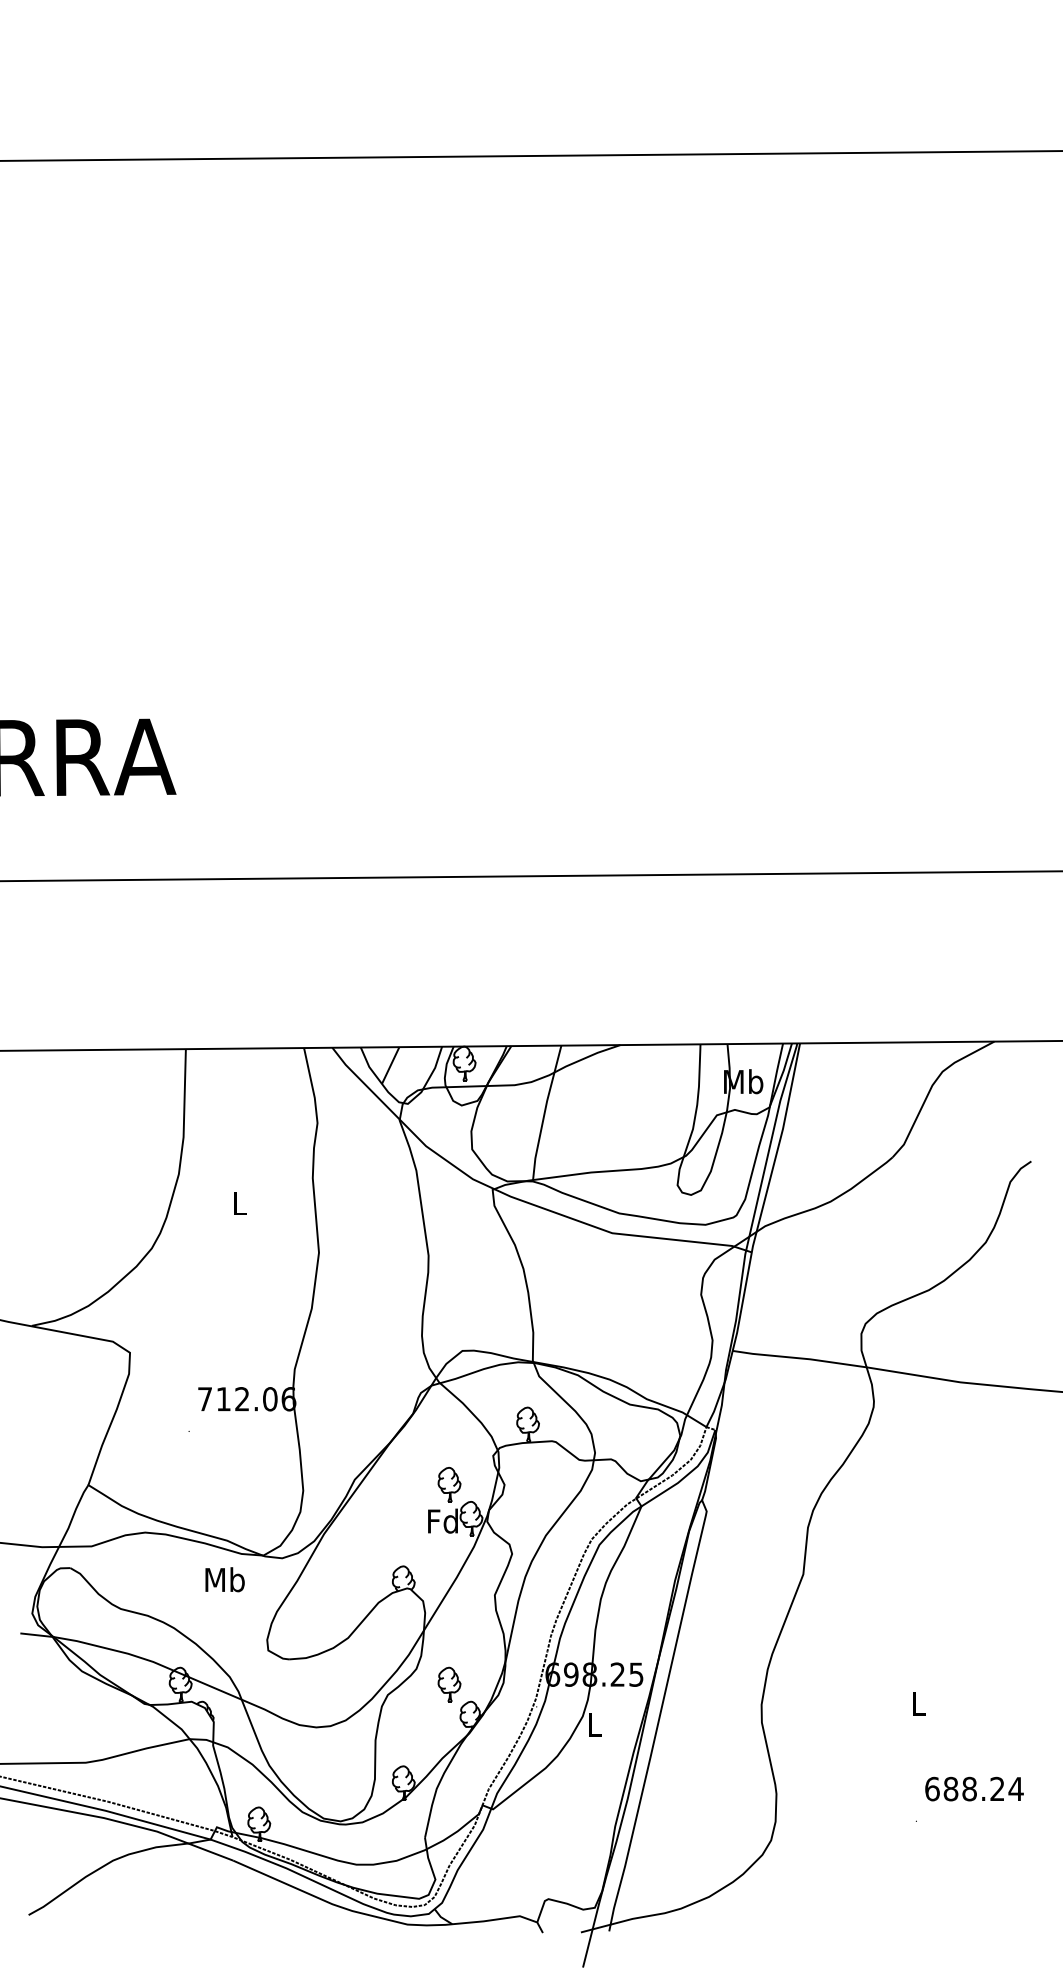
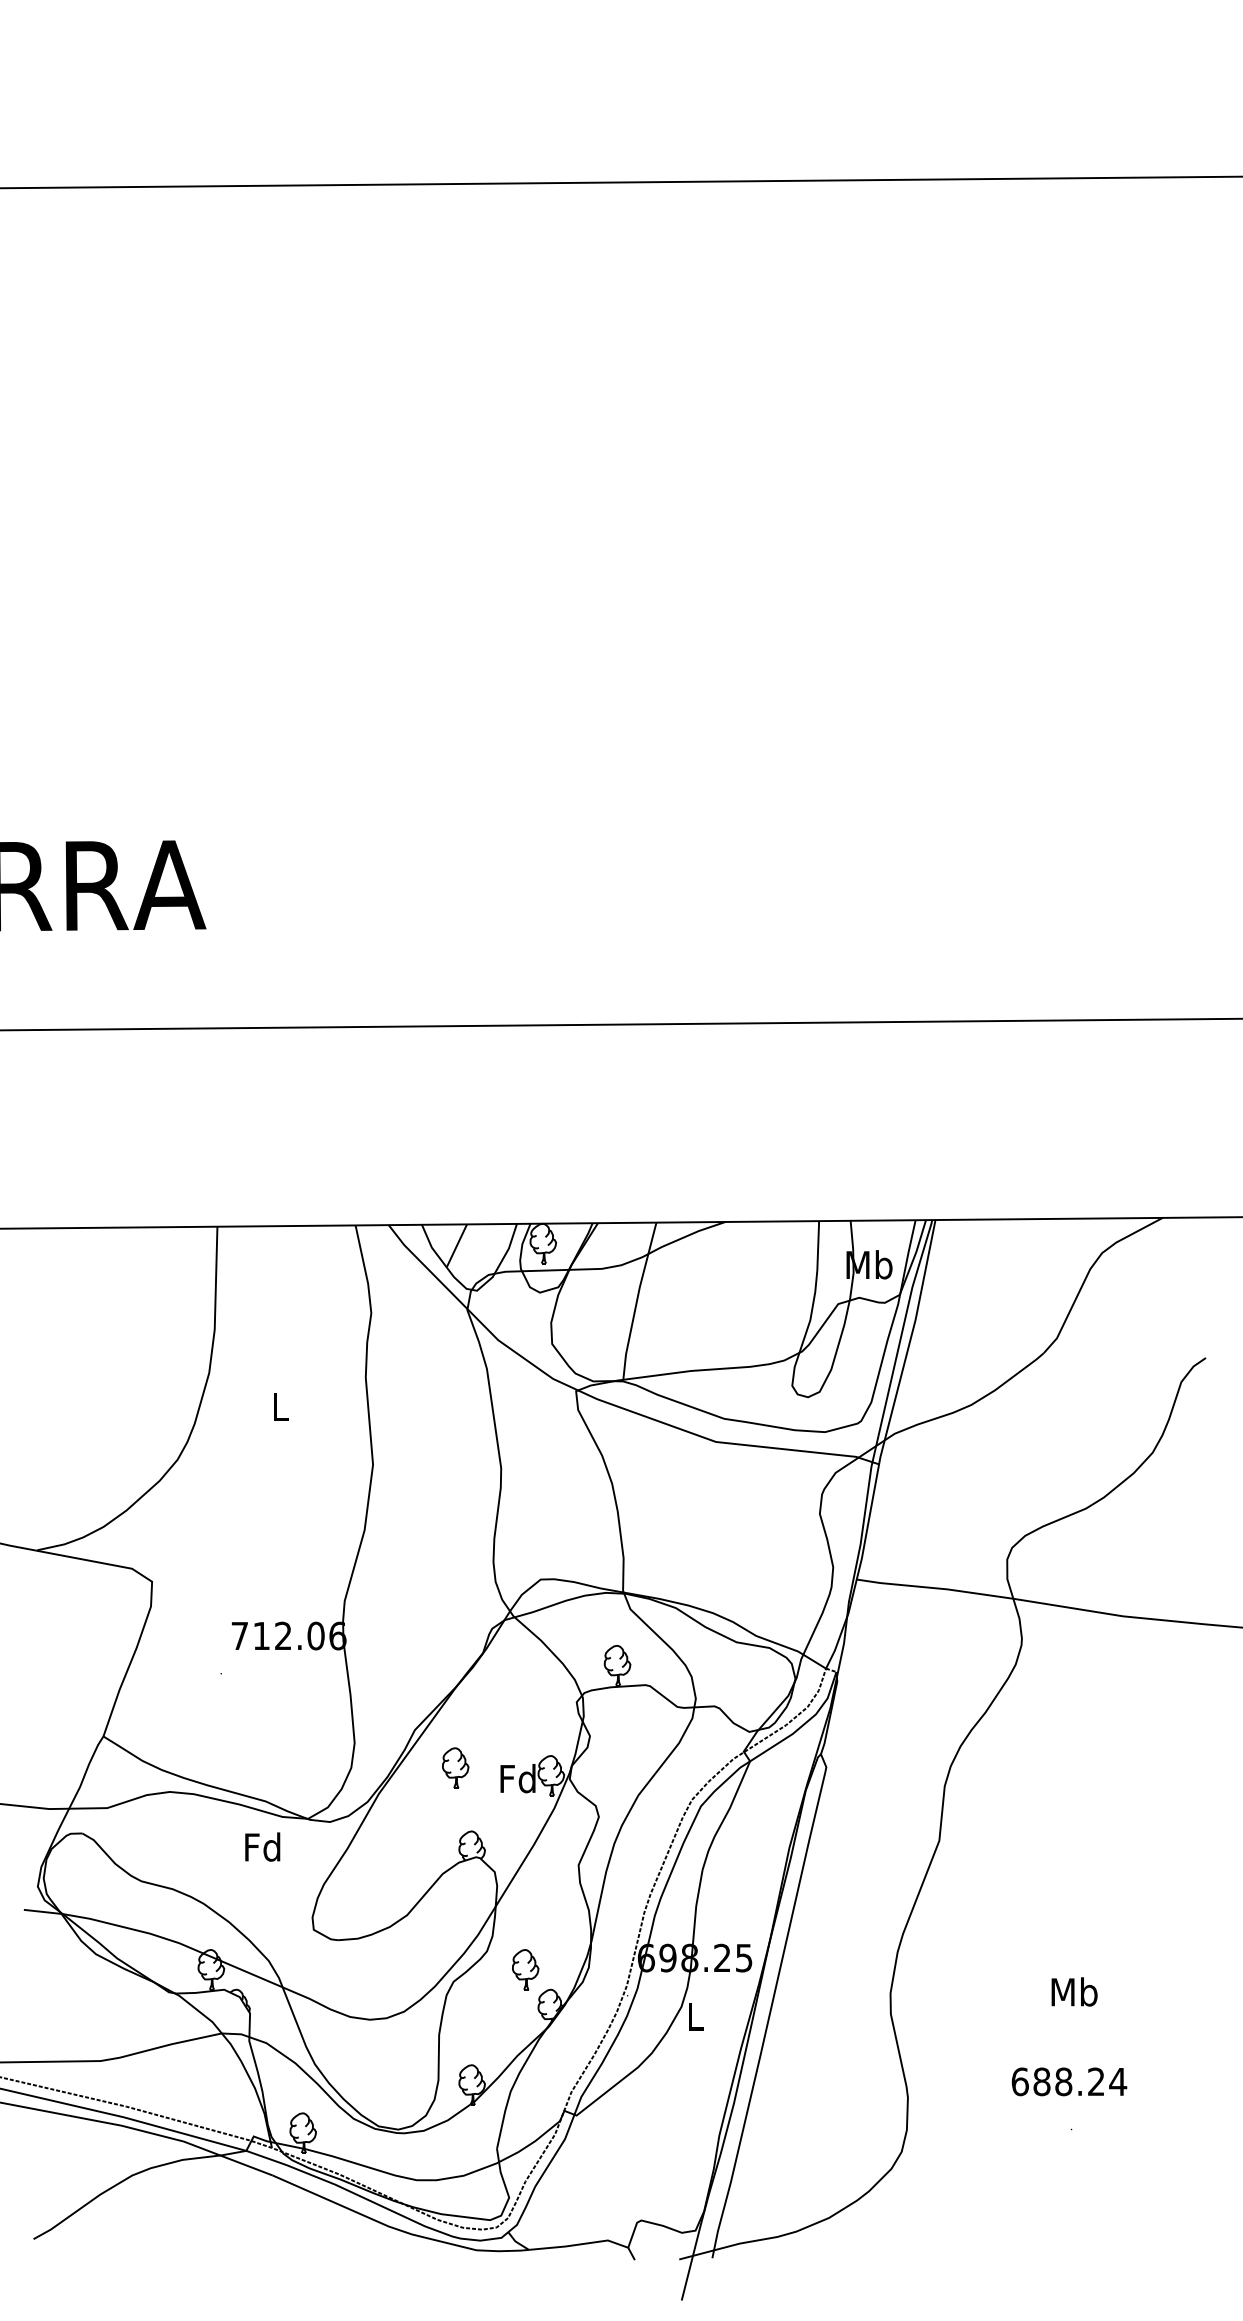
part: (449, 1484) -> (455, 1767), moved
text: (225, 1579) -> (263, 1846), Mb -> Fd
text: (918, 1703) -> (1074, 1991), L -> Mb
text: (974, 1788) -> (1069, 2081), moved

